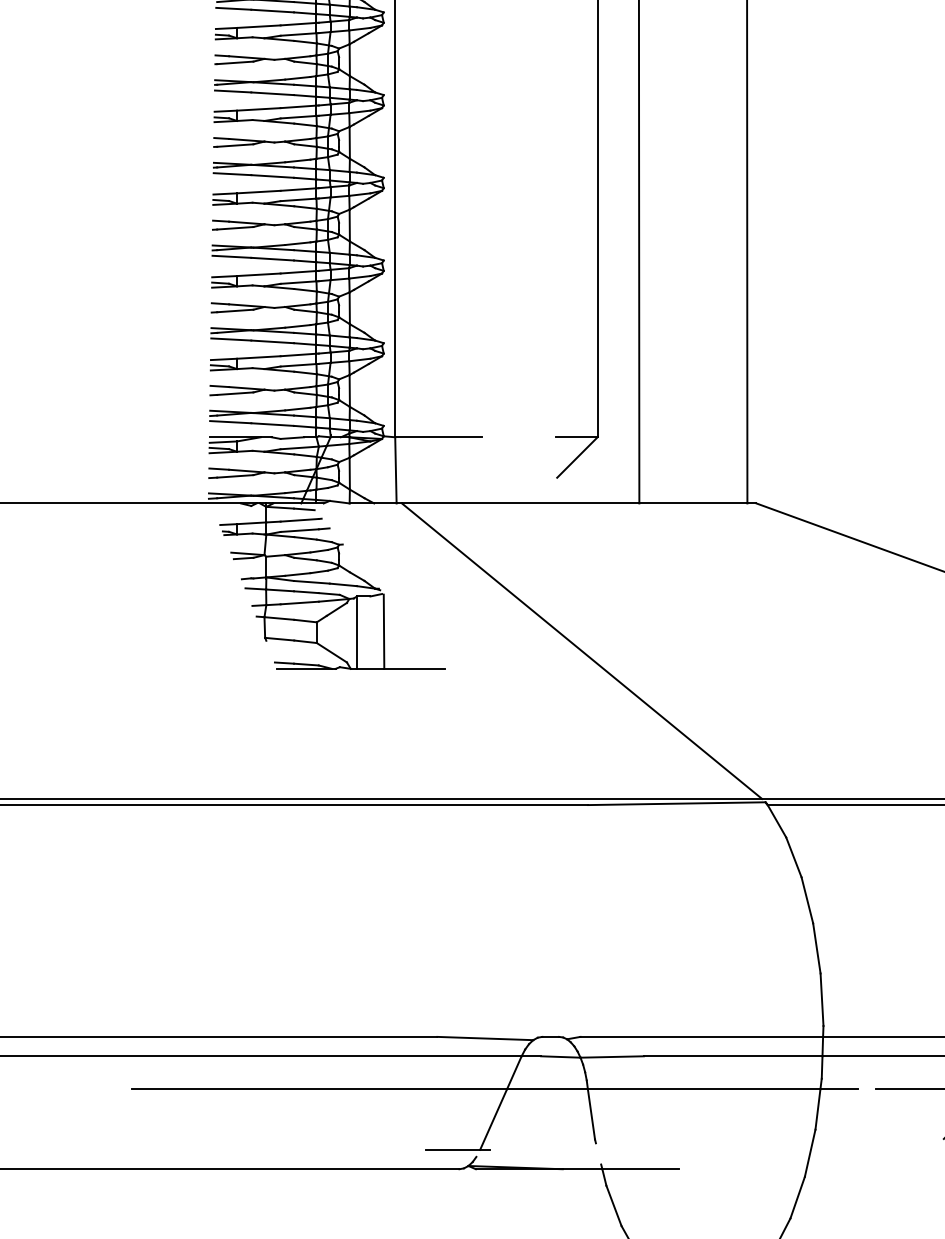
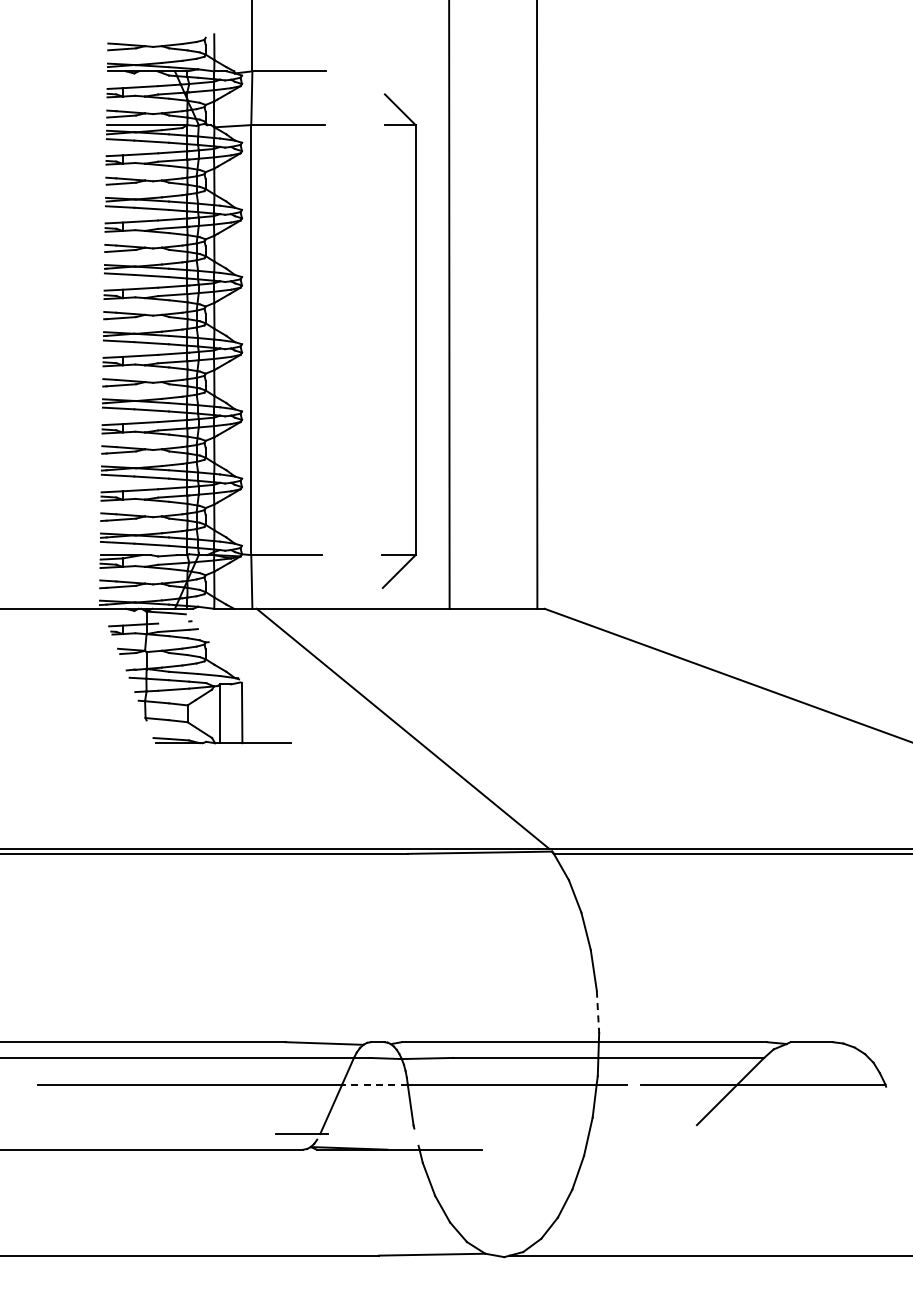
line: (299, 520) -> (173, 622), removed
line: (822, 1000) -> (598, 1012), solid -> dashed
line: (546, 1088) -> (374, 1084), solid -> dashed

